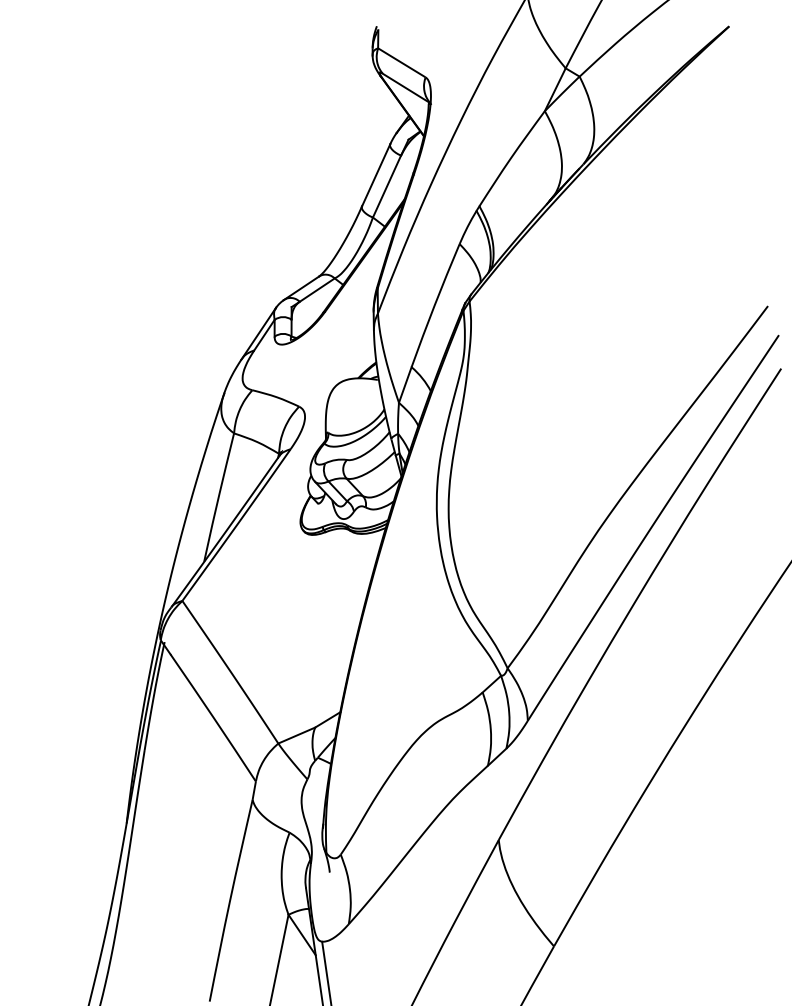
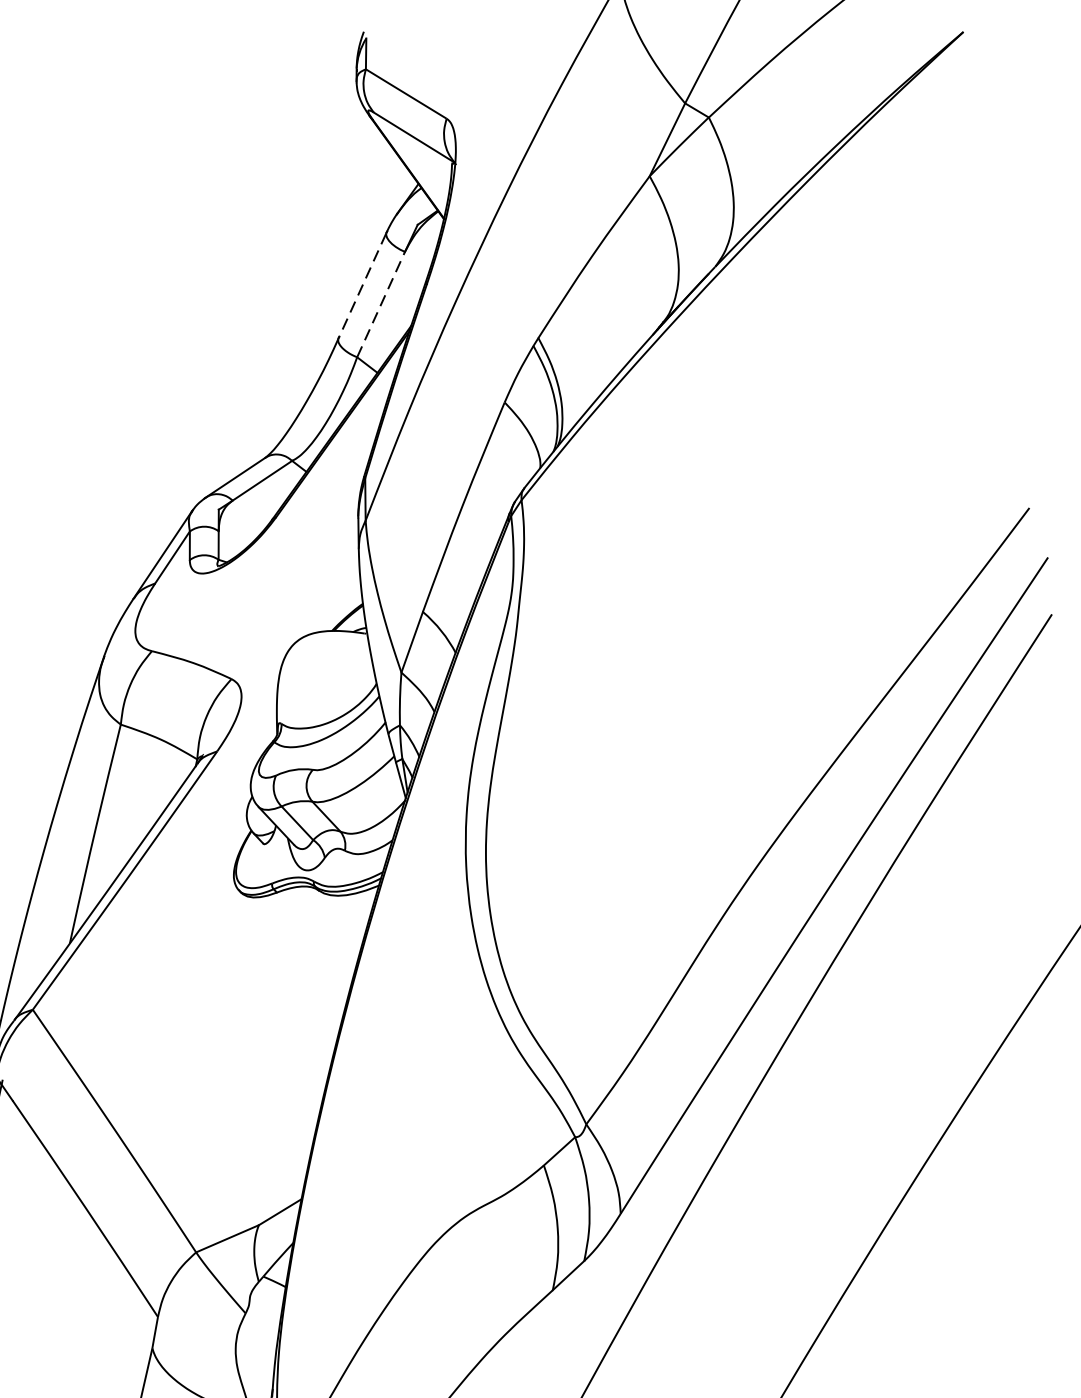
line: (375, 176) -> (361, 287), solid -> dashed
line: (387, 186) -> (381, 304), solid -> dashed

